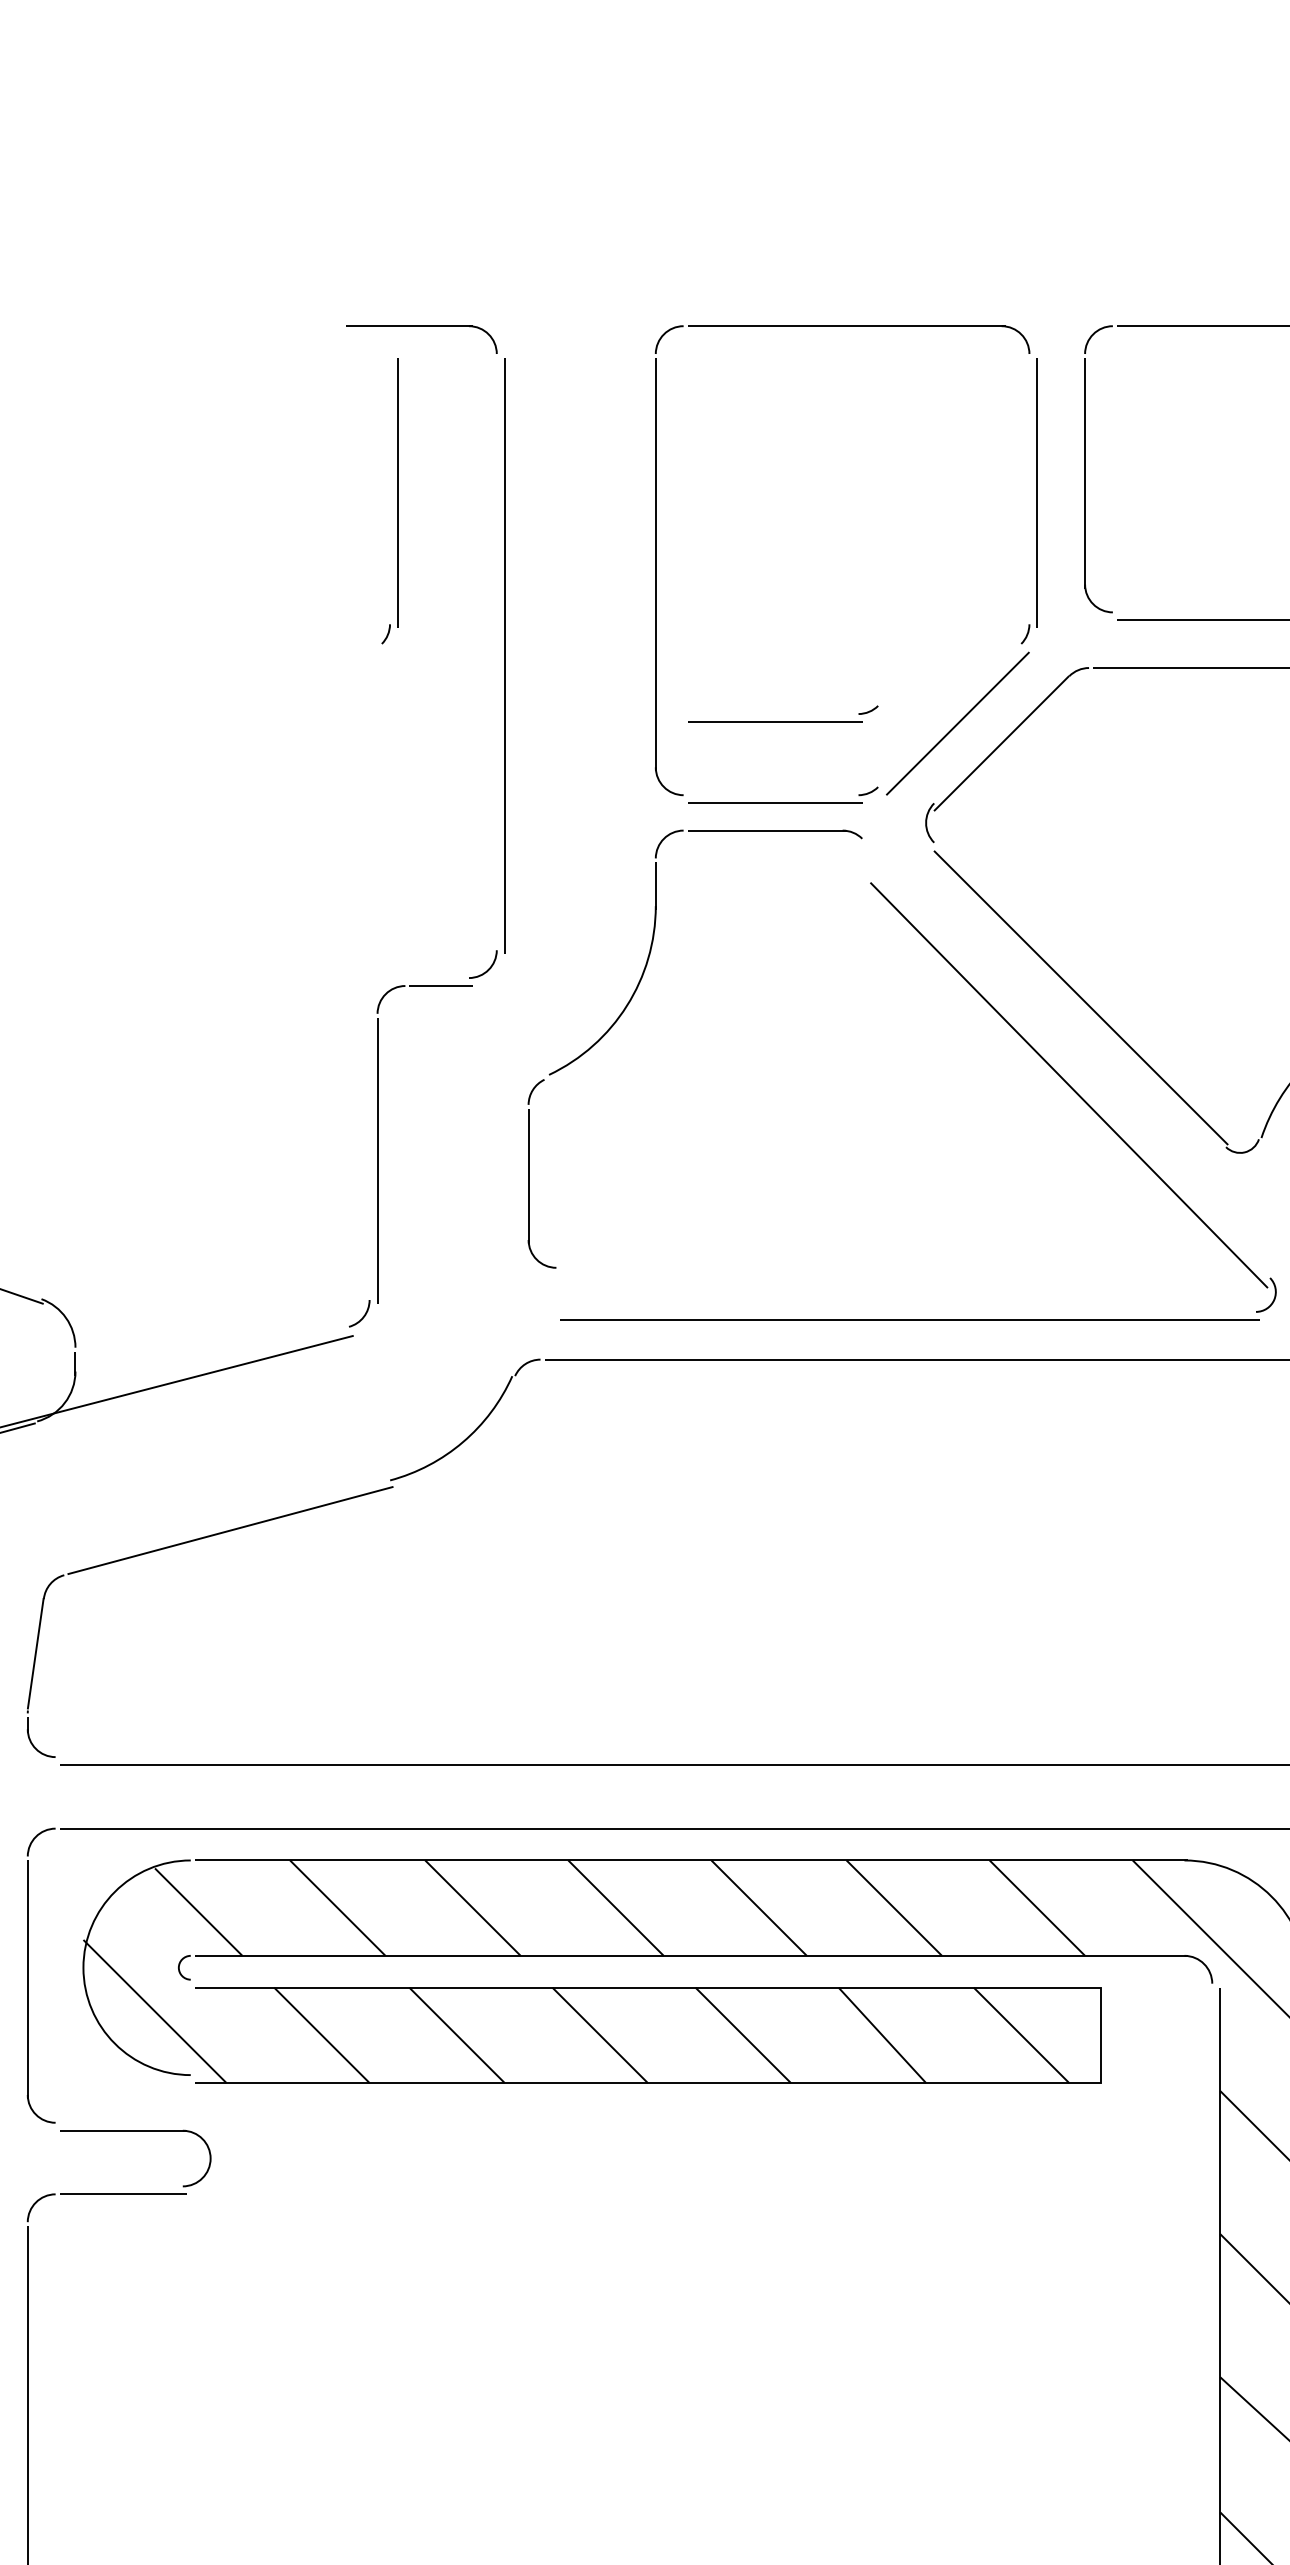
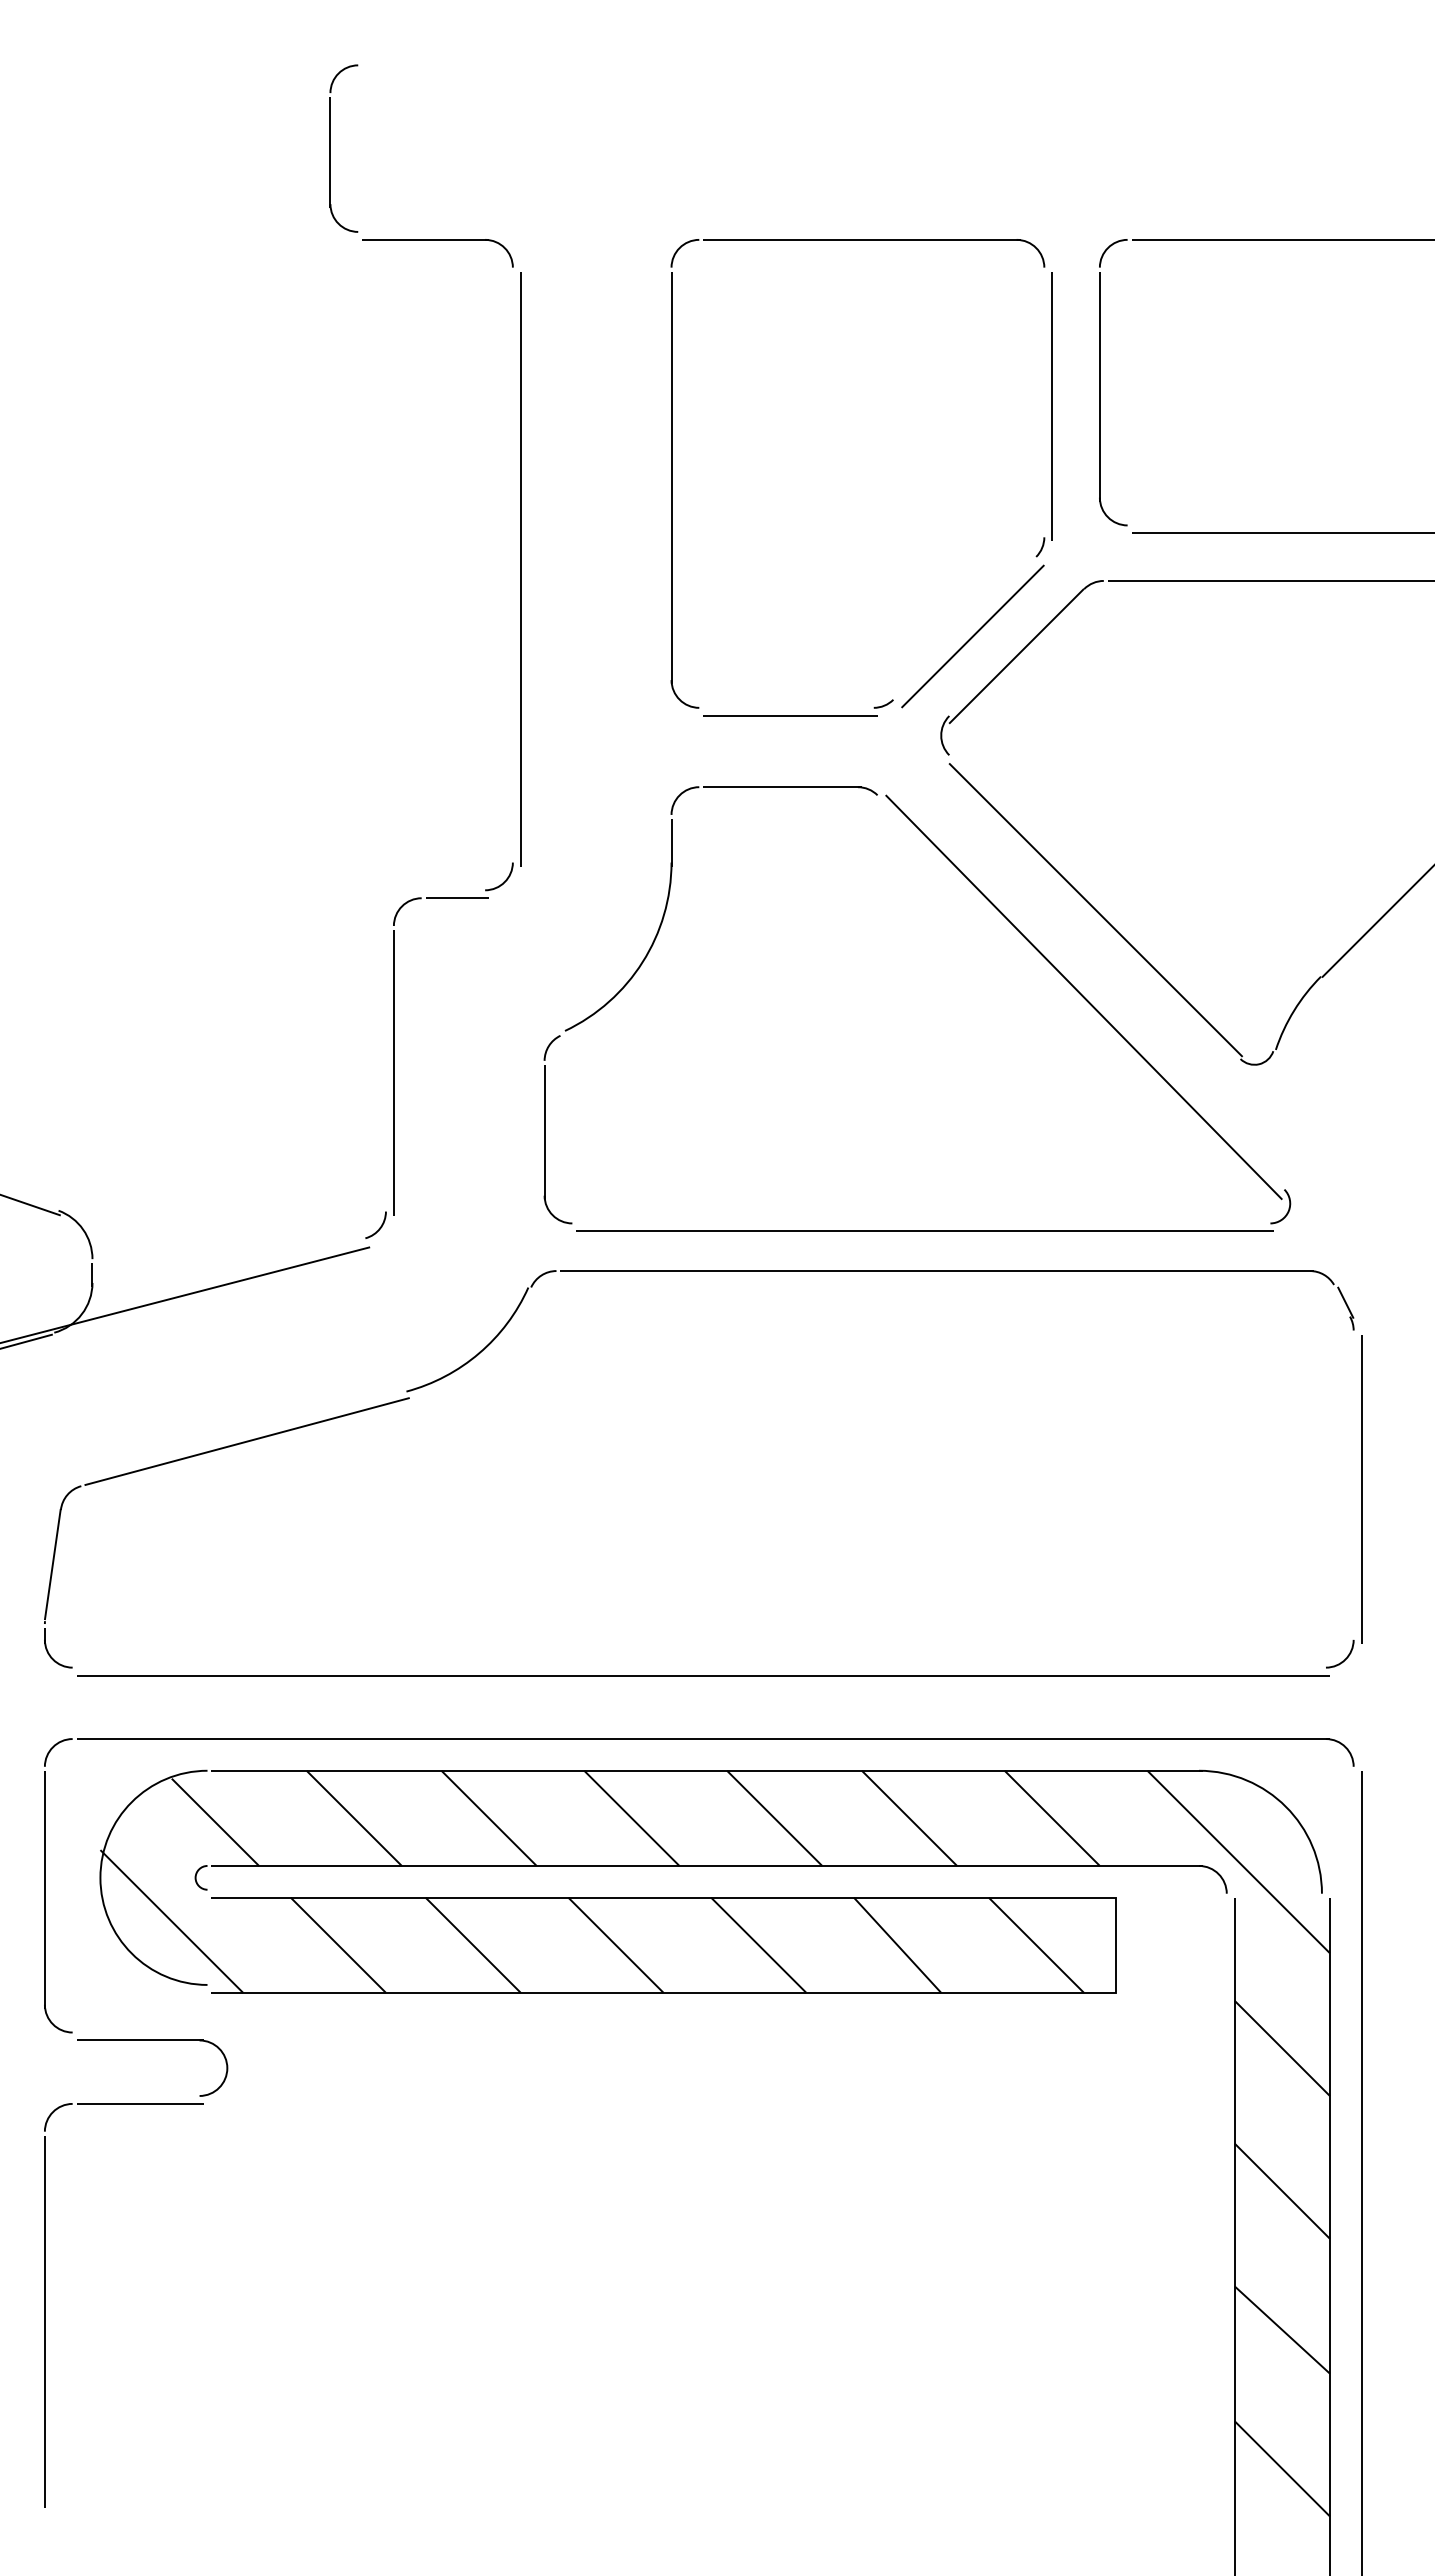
part: (314, 234) -> (330, 148), added
part: (397, 501) -> (413, 414), removed
part: (783, 721) -> (798, 634), removed
part: (628, 1005) -> (644, 961), moved

